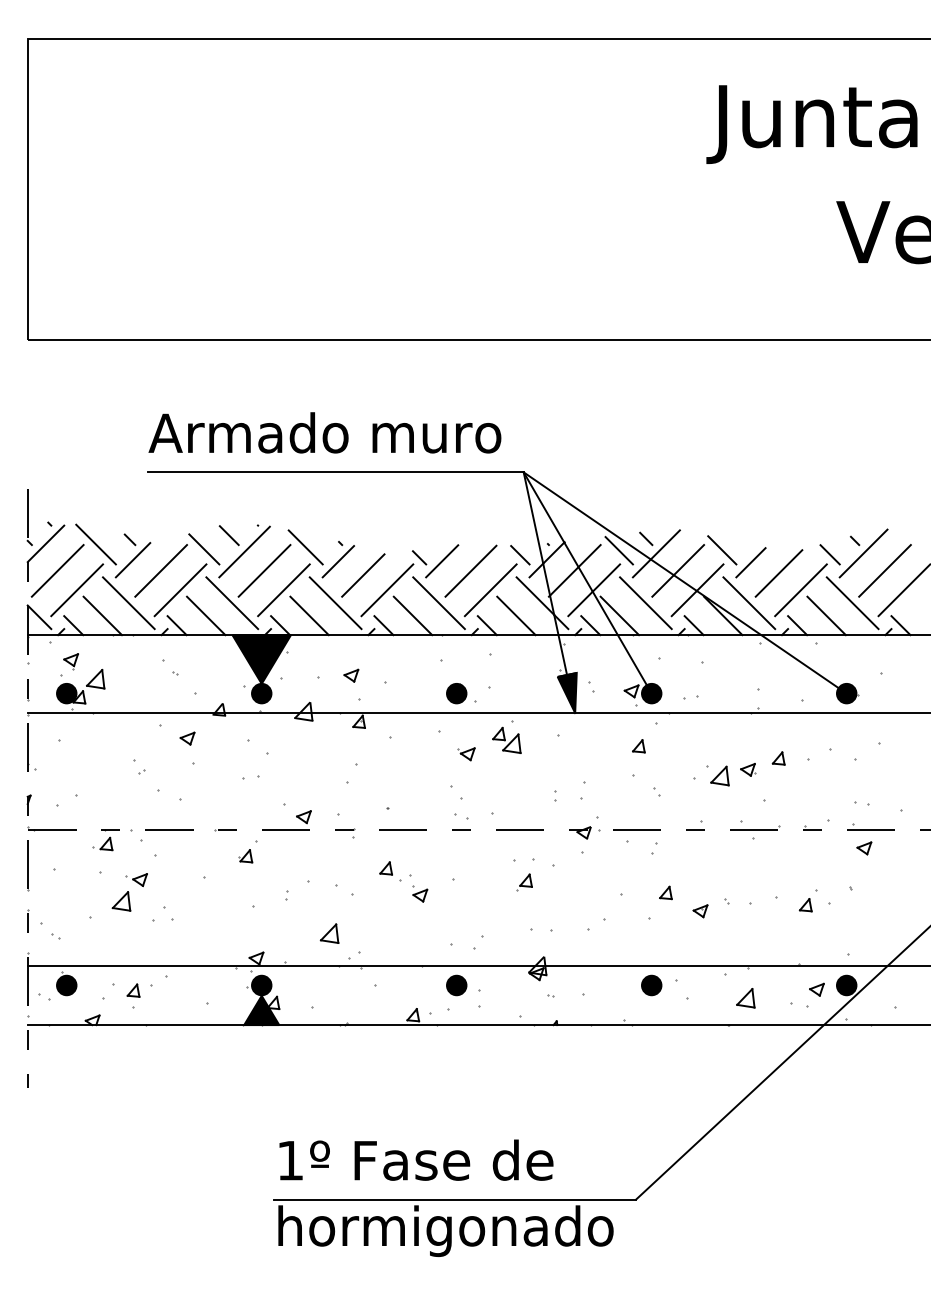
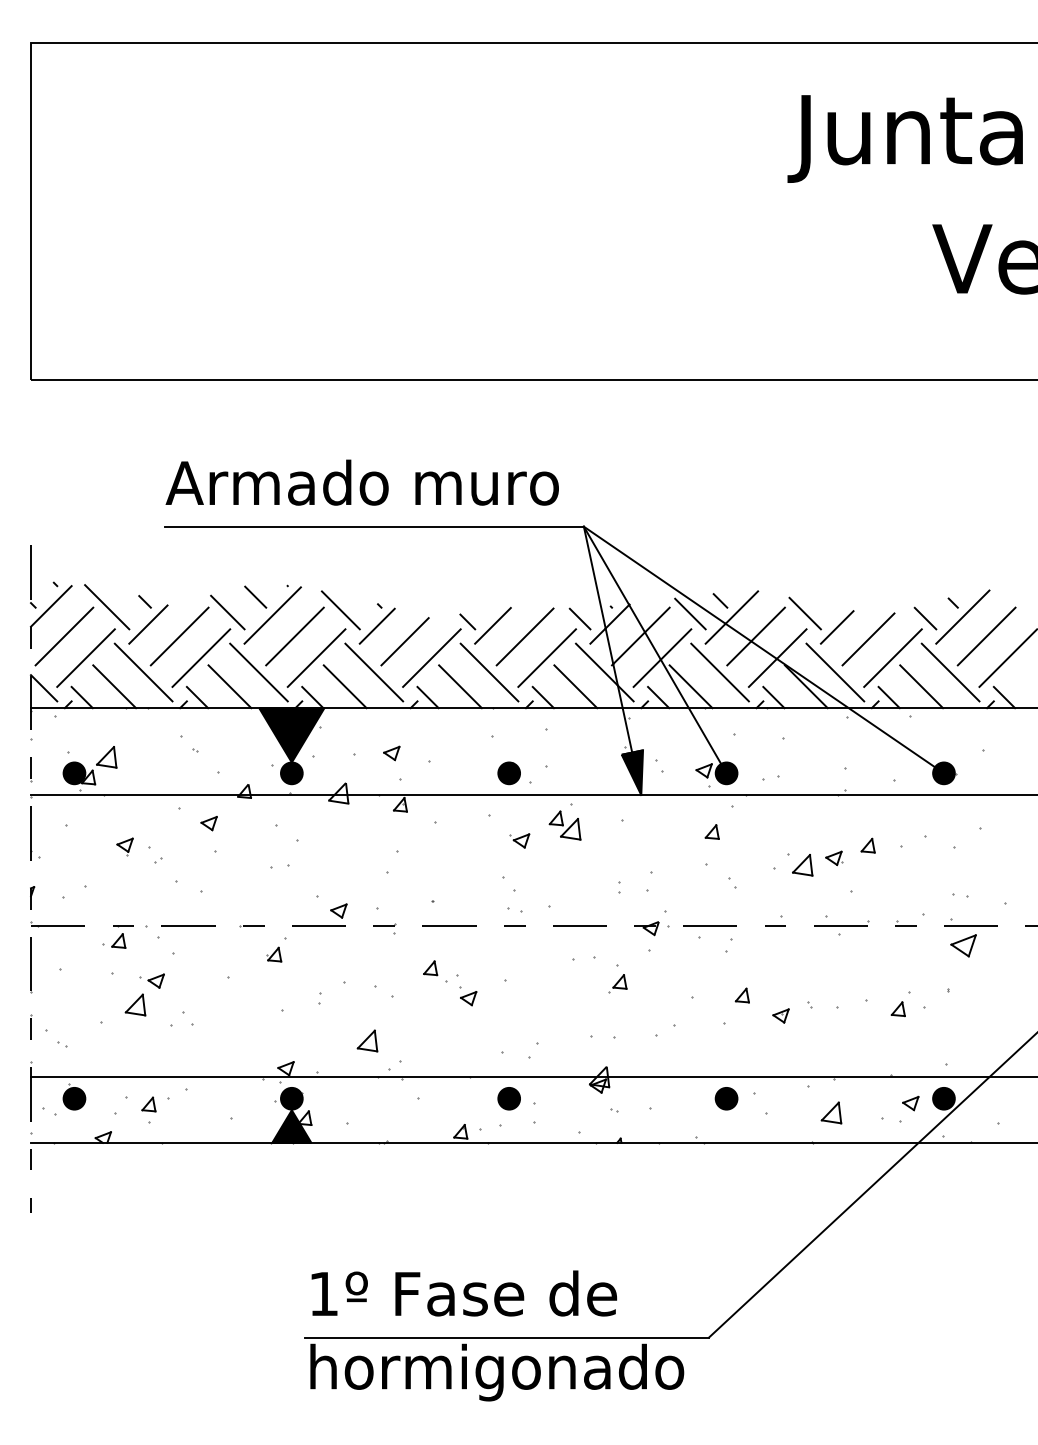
part: (70, 661) -> (124, 846), moved
part: (864, 848) -> (963, 946), size x1.6
part: (524, 882) -> (618, 983), moved

